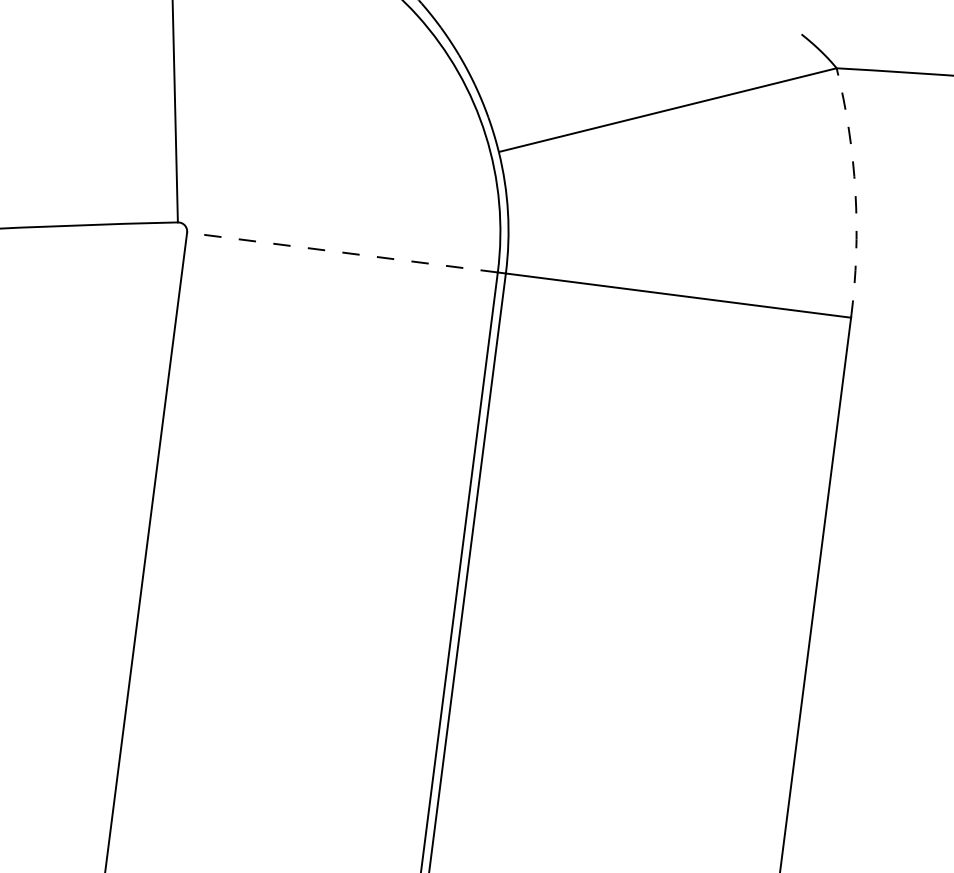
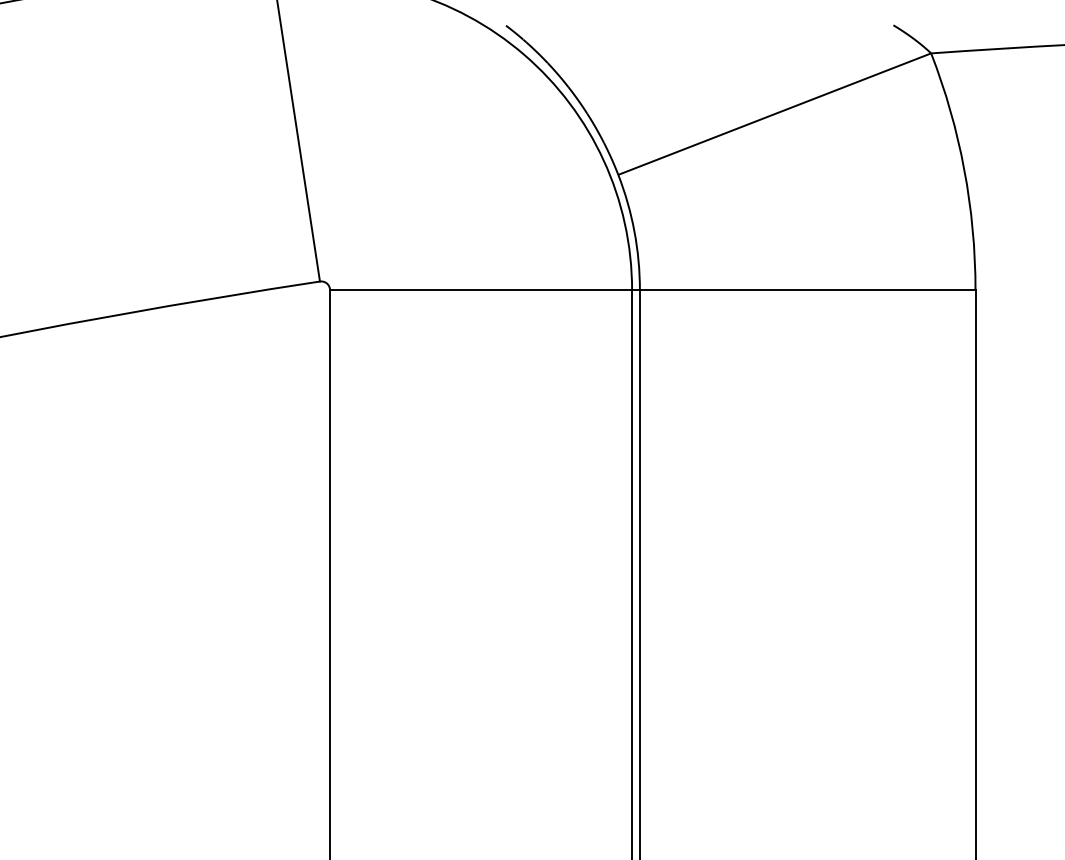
arc: (855, 192) -> (964, 169), dashed -> solid
line: (341, 252) -> (480, 290), dashed -> solid

